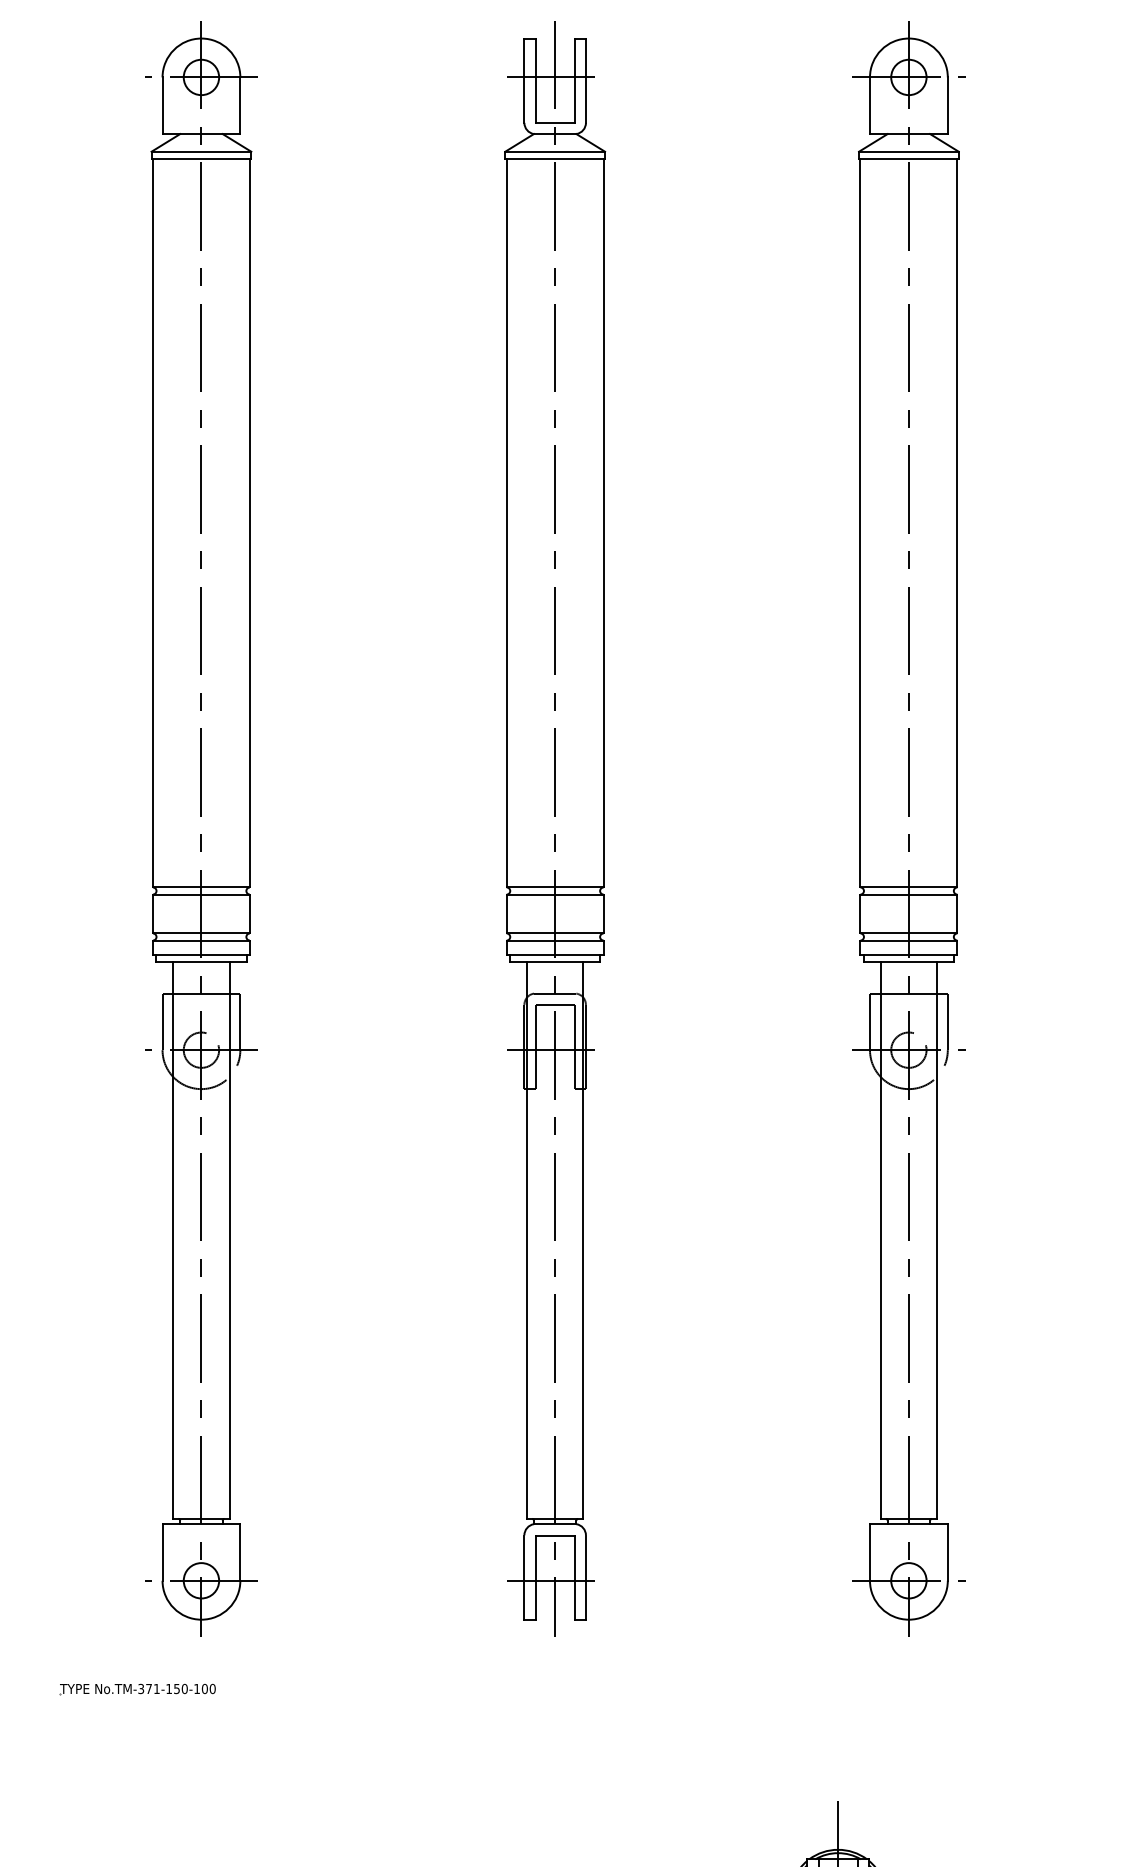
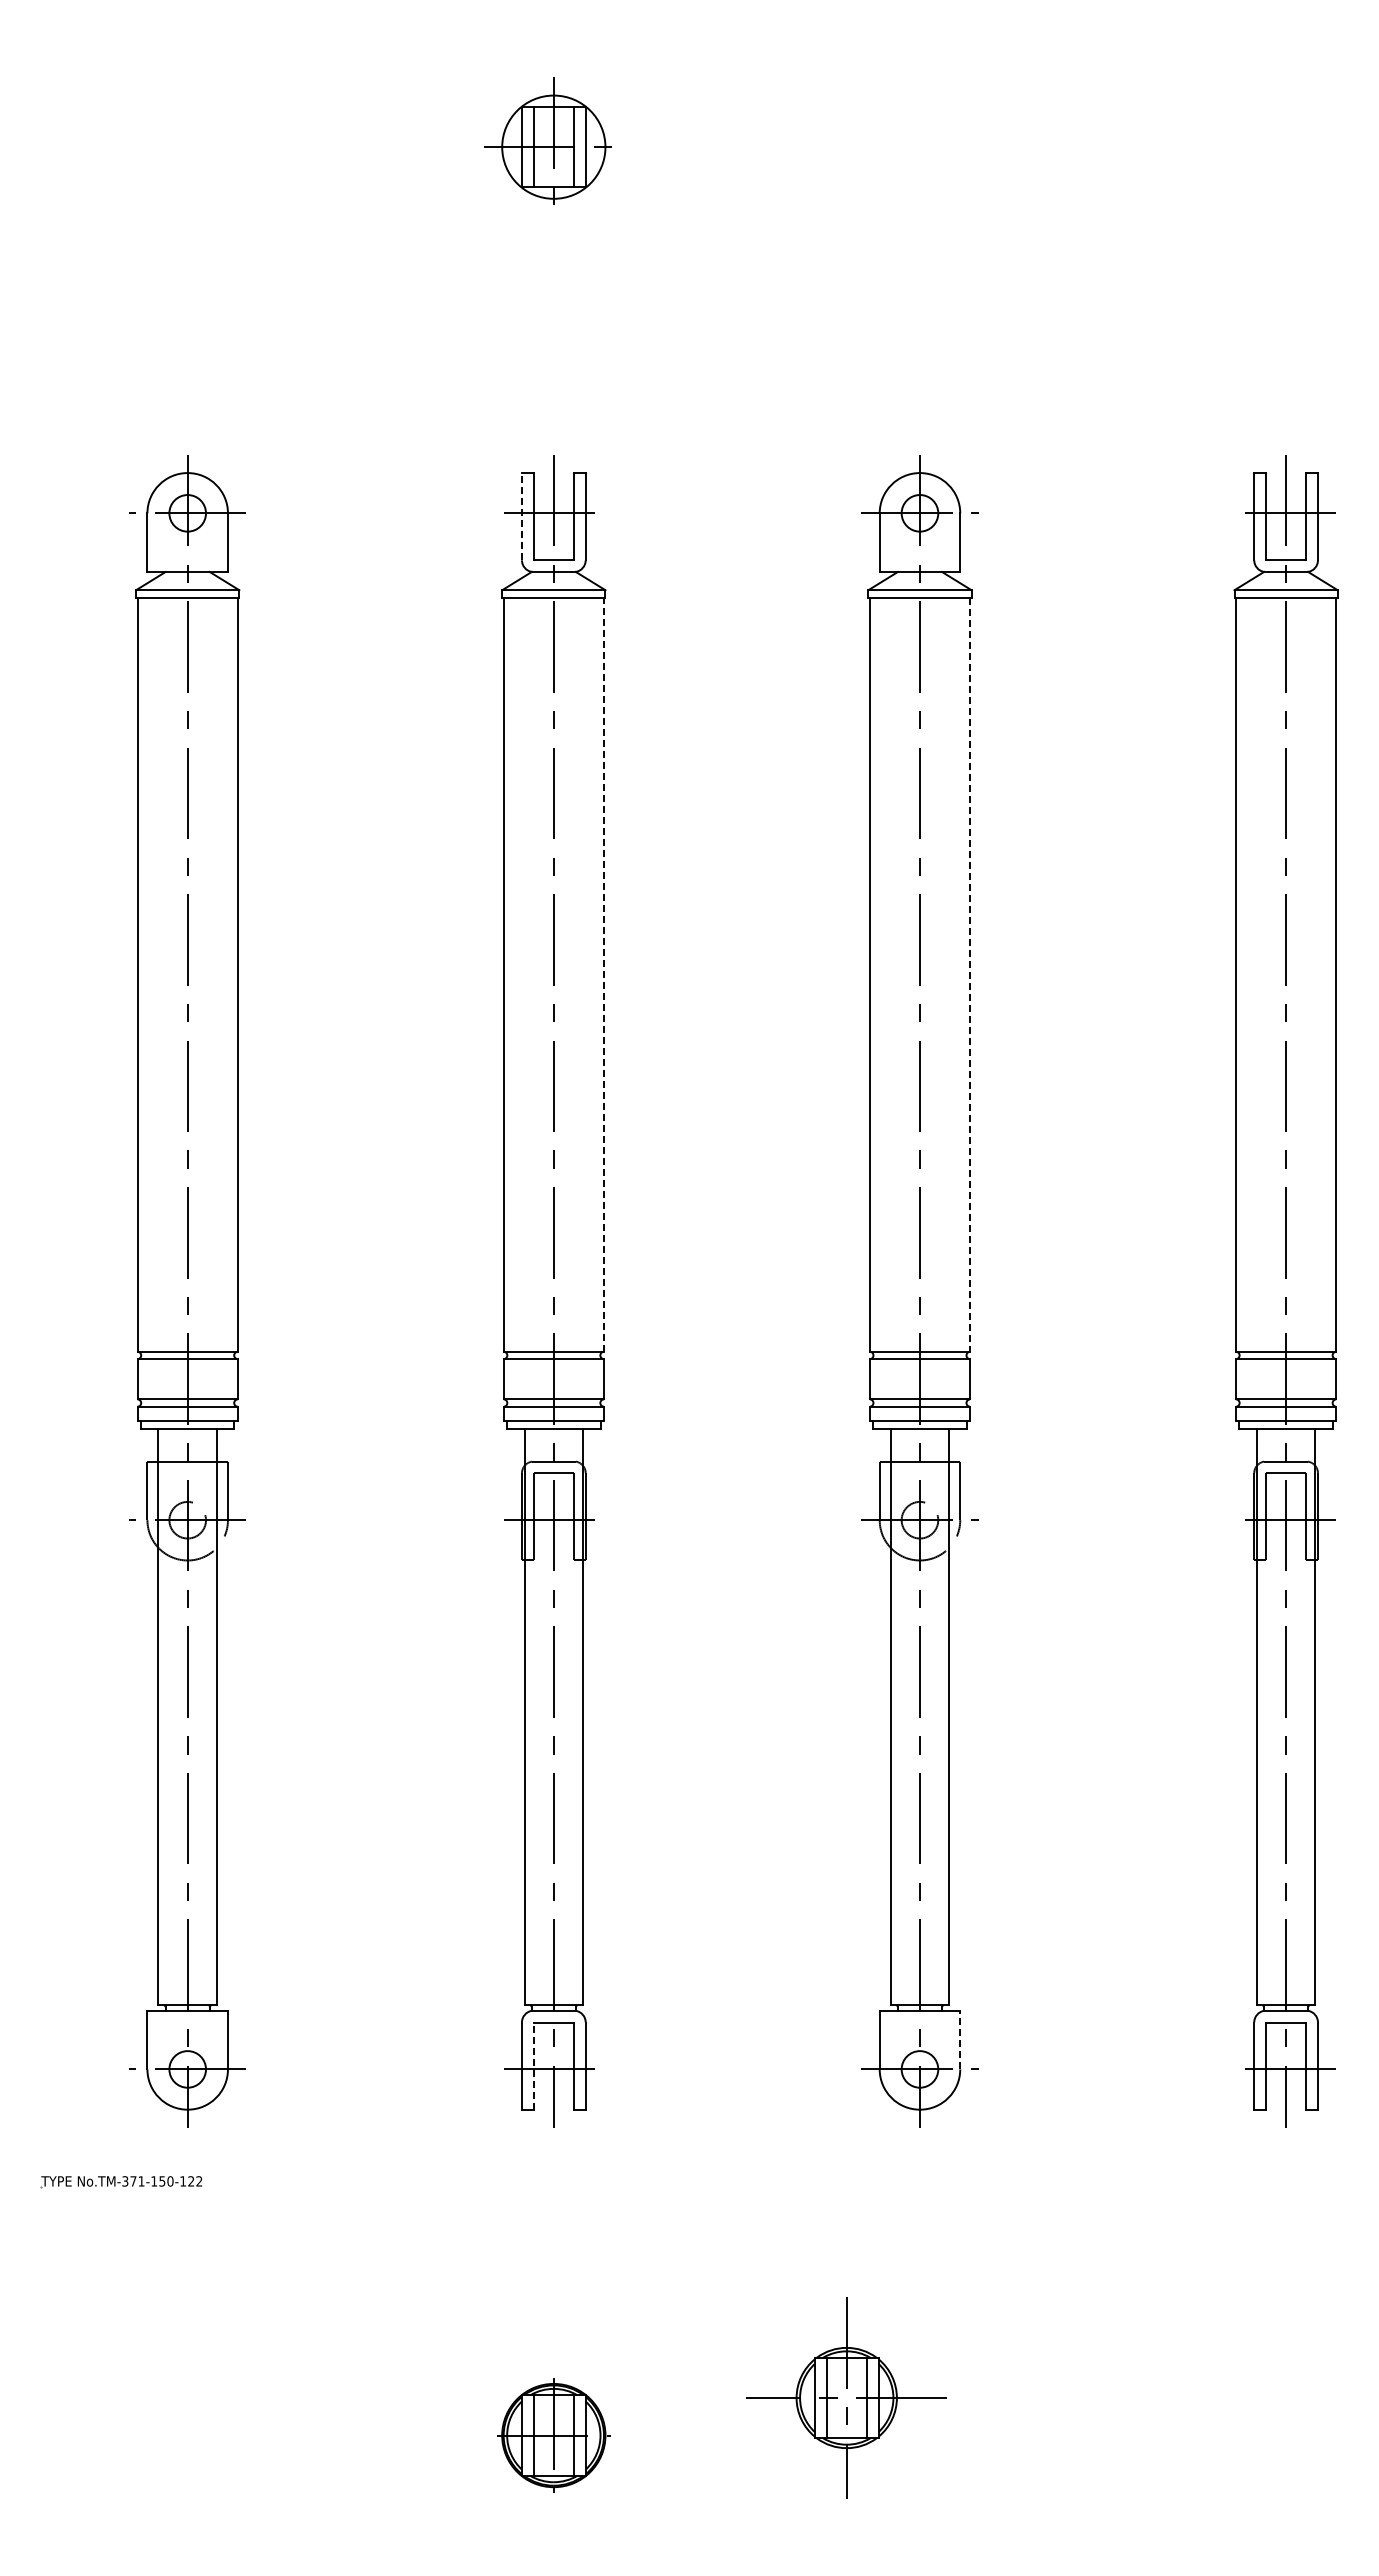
line: (523, 80) -> (521, 516), solid -> dashed
line: (604, 522) -> (604, 974), solid -> dashed
line: (957, 523) -> (970, 975), solid -> dashed
line: (948, 1551) -> (960, 2039), solid -> dashed
line: (535, 1577) -> (533, 2066), solid -> dashed
text: (208, 1689) -> (195, 2181), No.TM-371-150-100 -> No.TM-371-150-122

